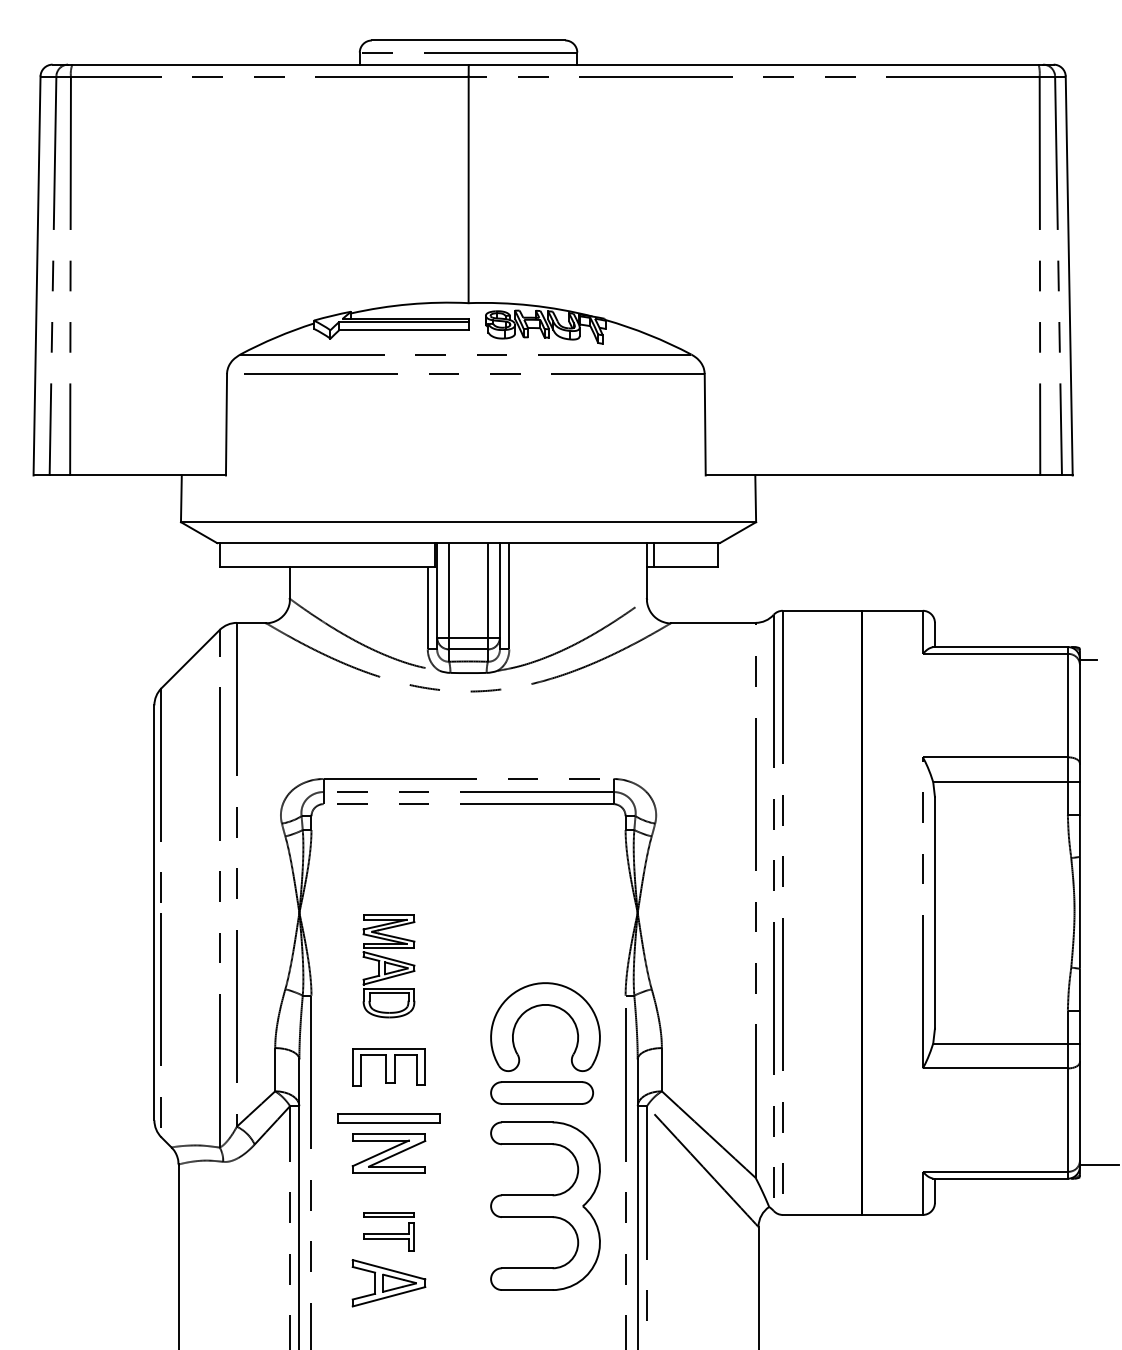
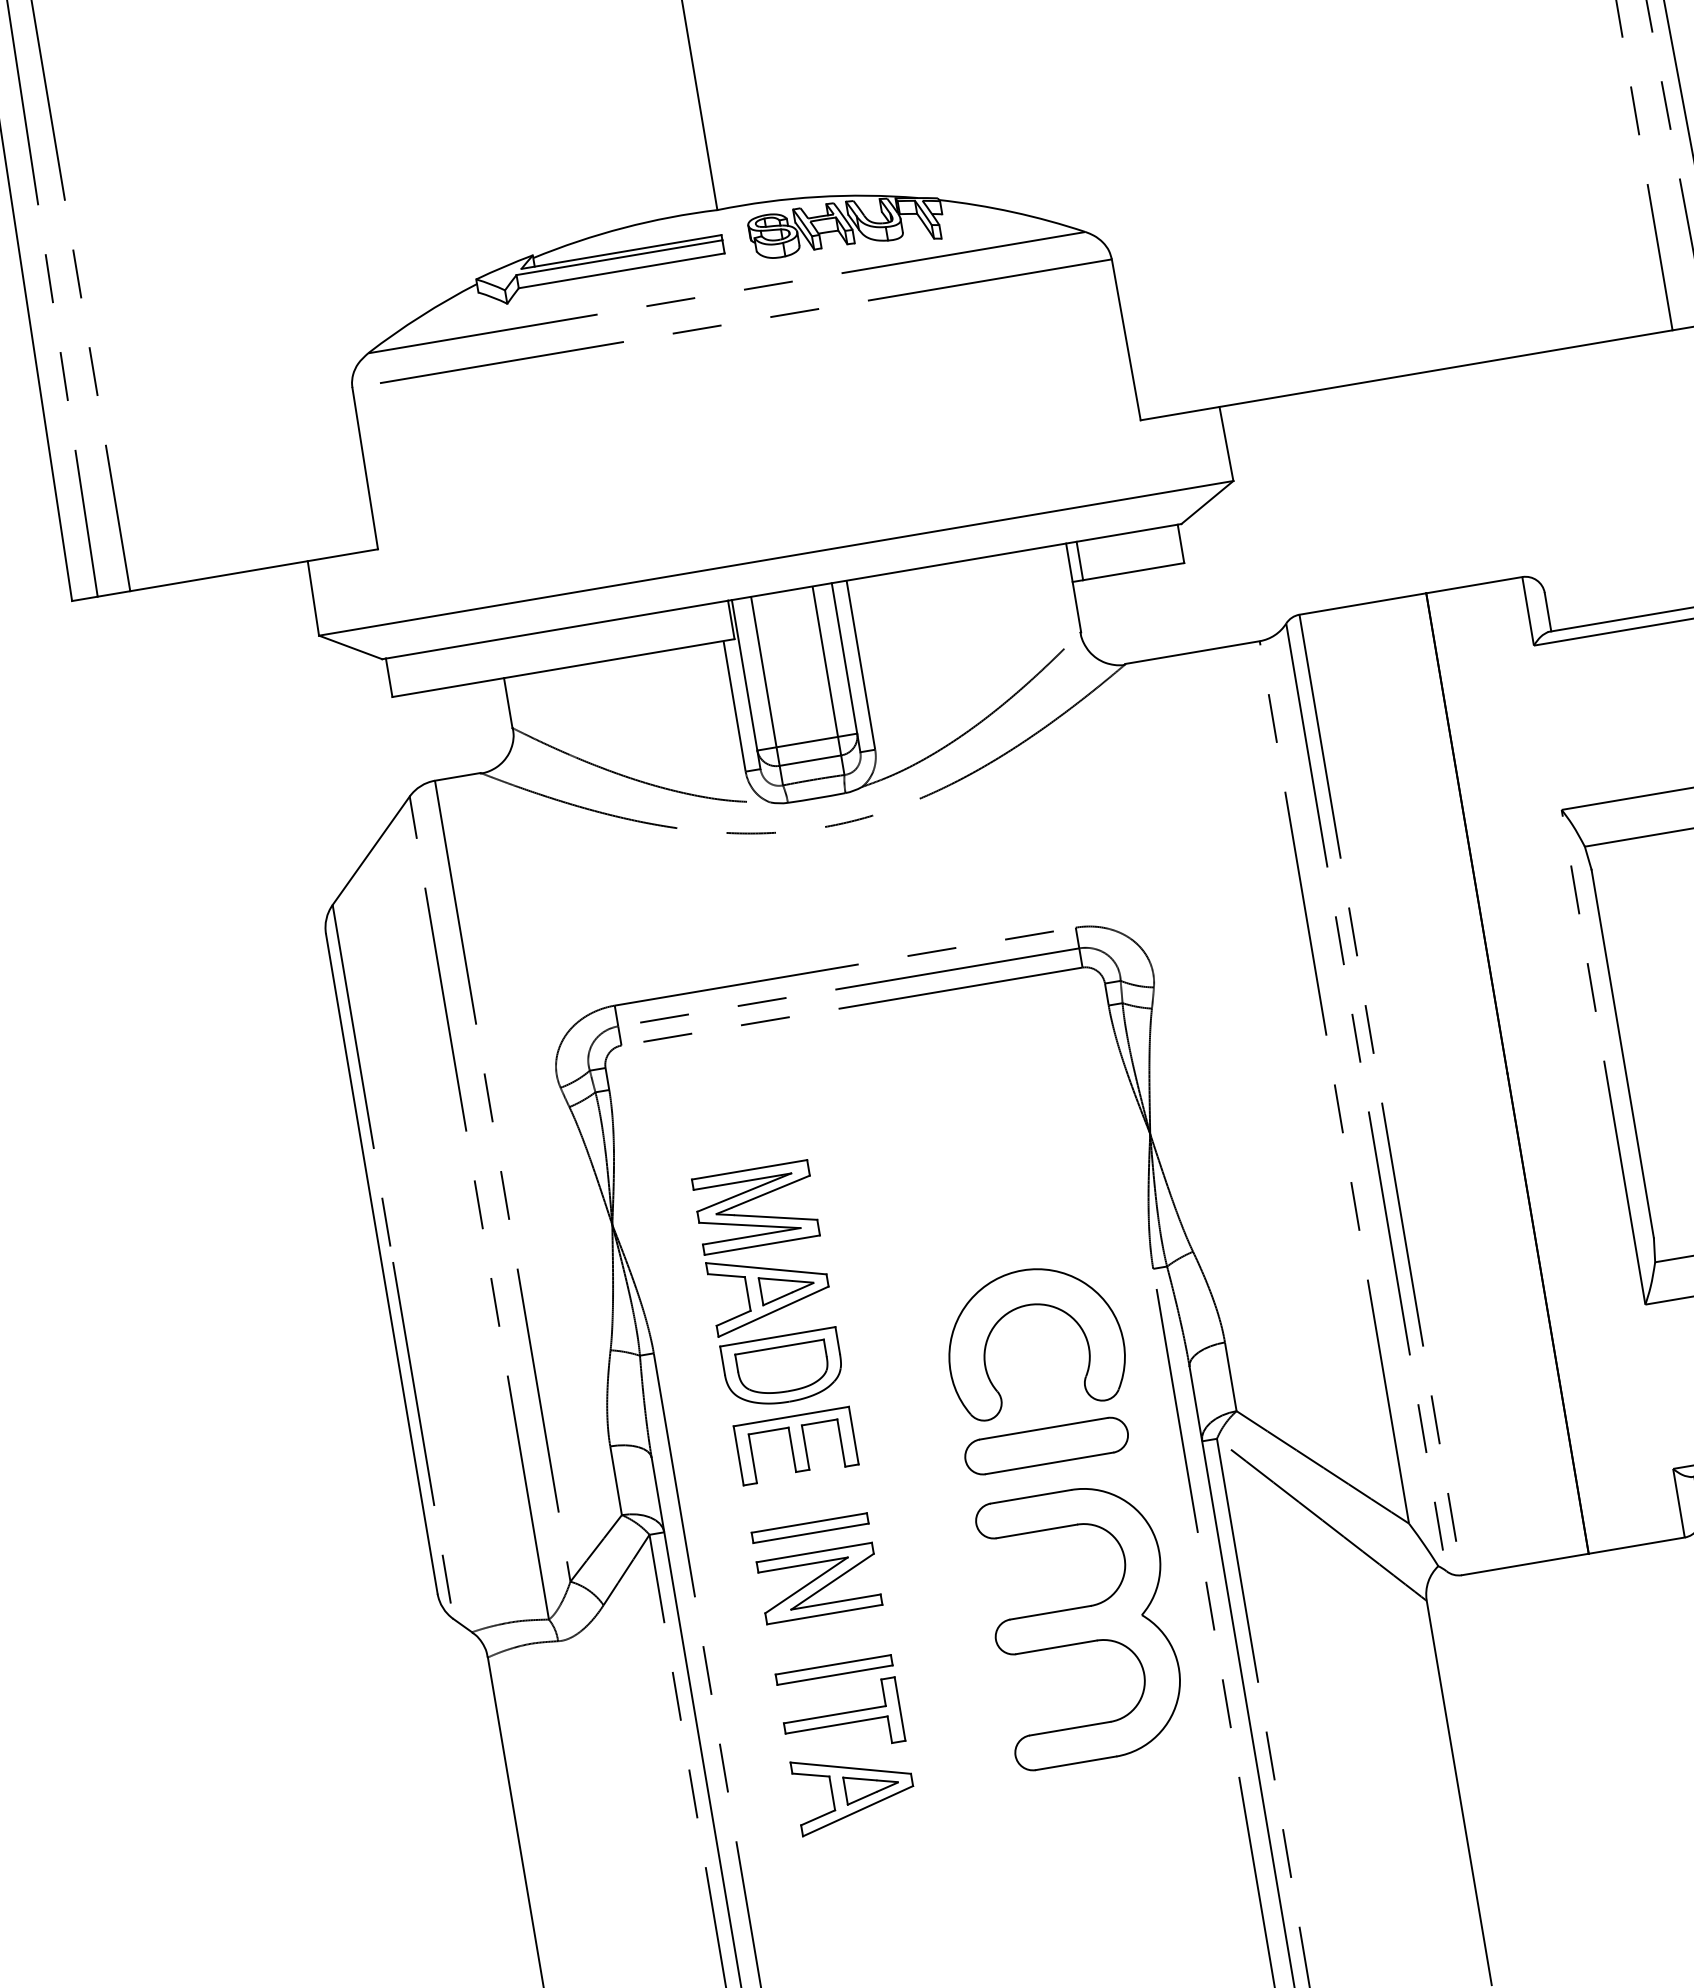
part: (388, 966) -> (768, 1286), size x1.43
part: (388, 1118) -> (809, 1527), size x0.71
part: (388, 1231) -> (839, 1707), size x1.43

